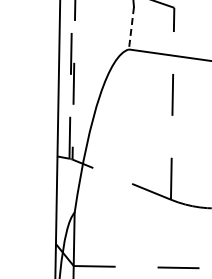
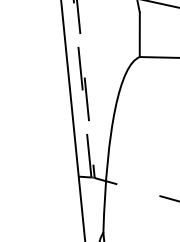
line: (131, 28) -> (139, 34), dashed -> solid

